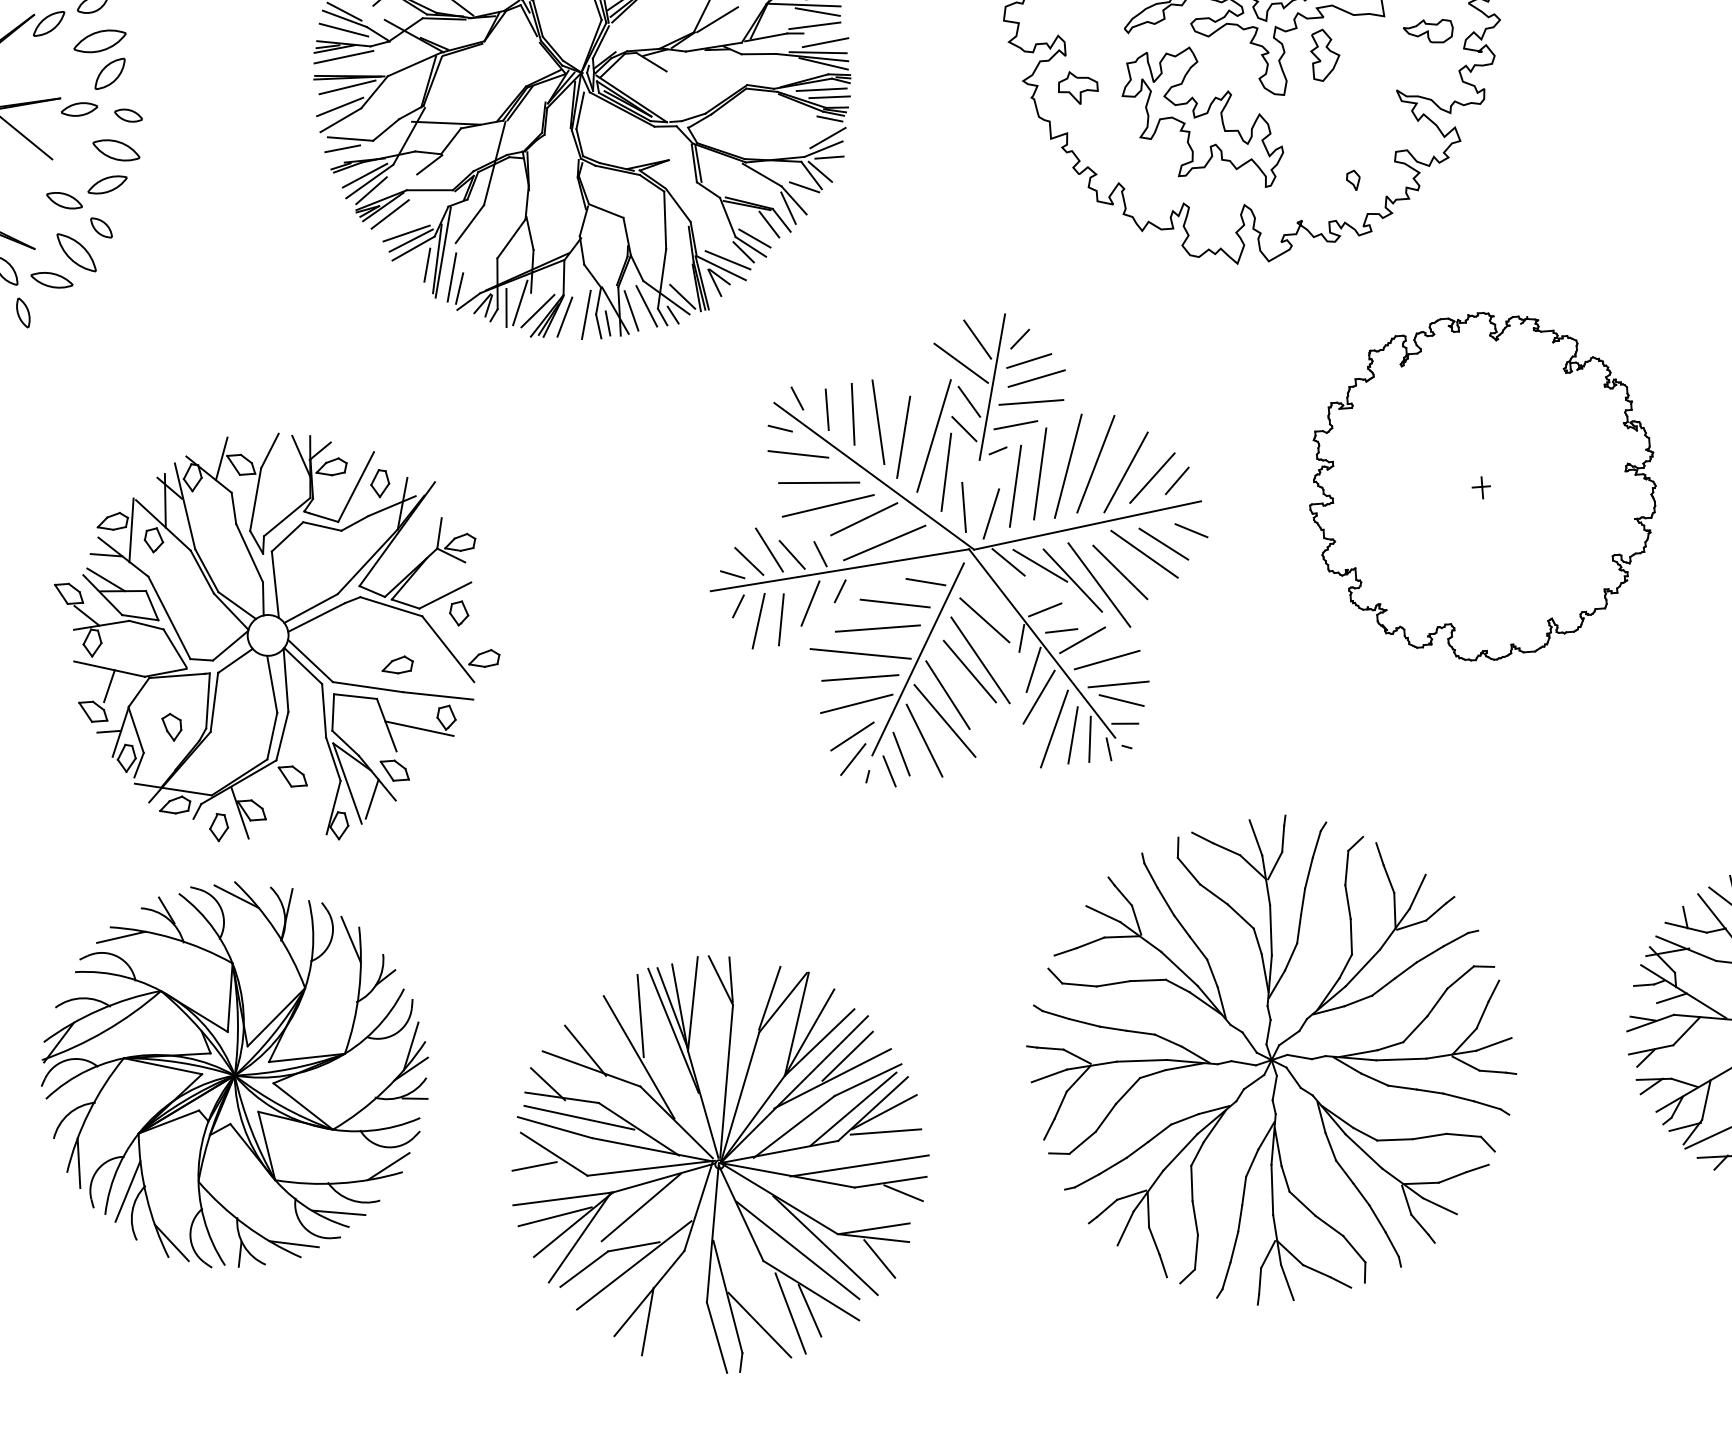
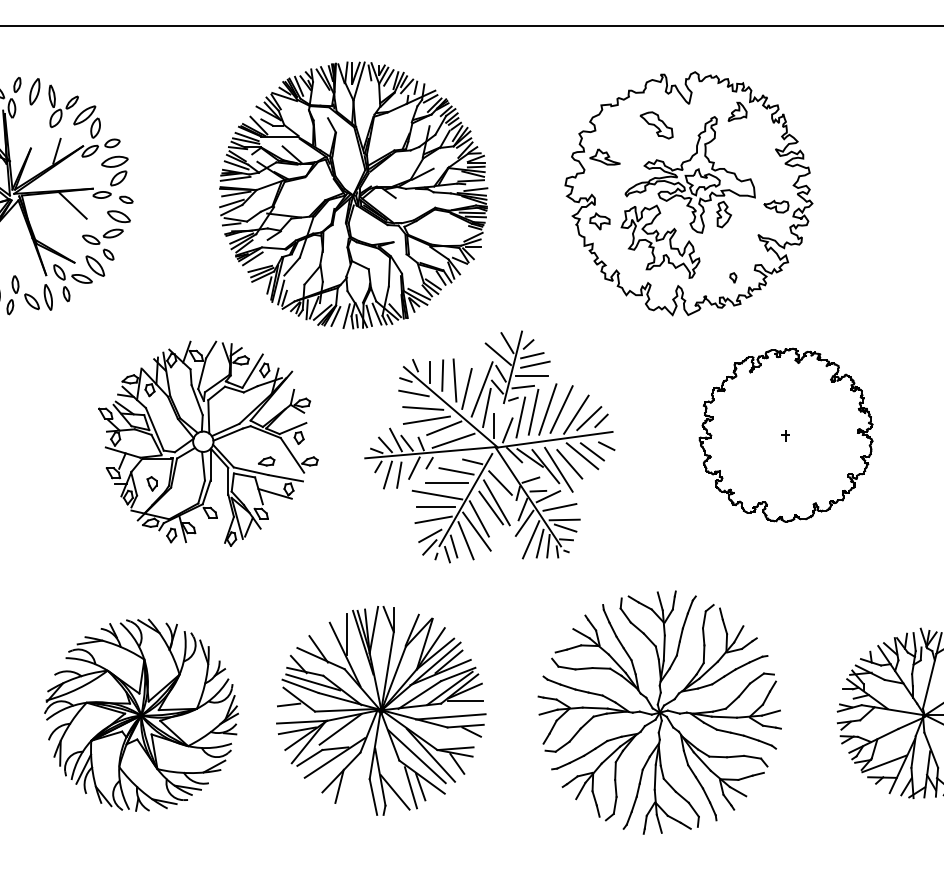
part: (957, 548) -> (489, 446), moved
part: (278, 638) -> (208, 443), moved
part: (235, 1073) -> (141, 714), moved
part: (720, 1163) -> (381, 710), moved

